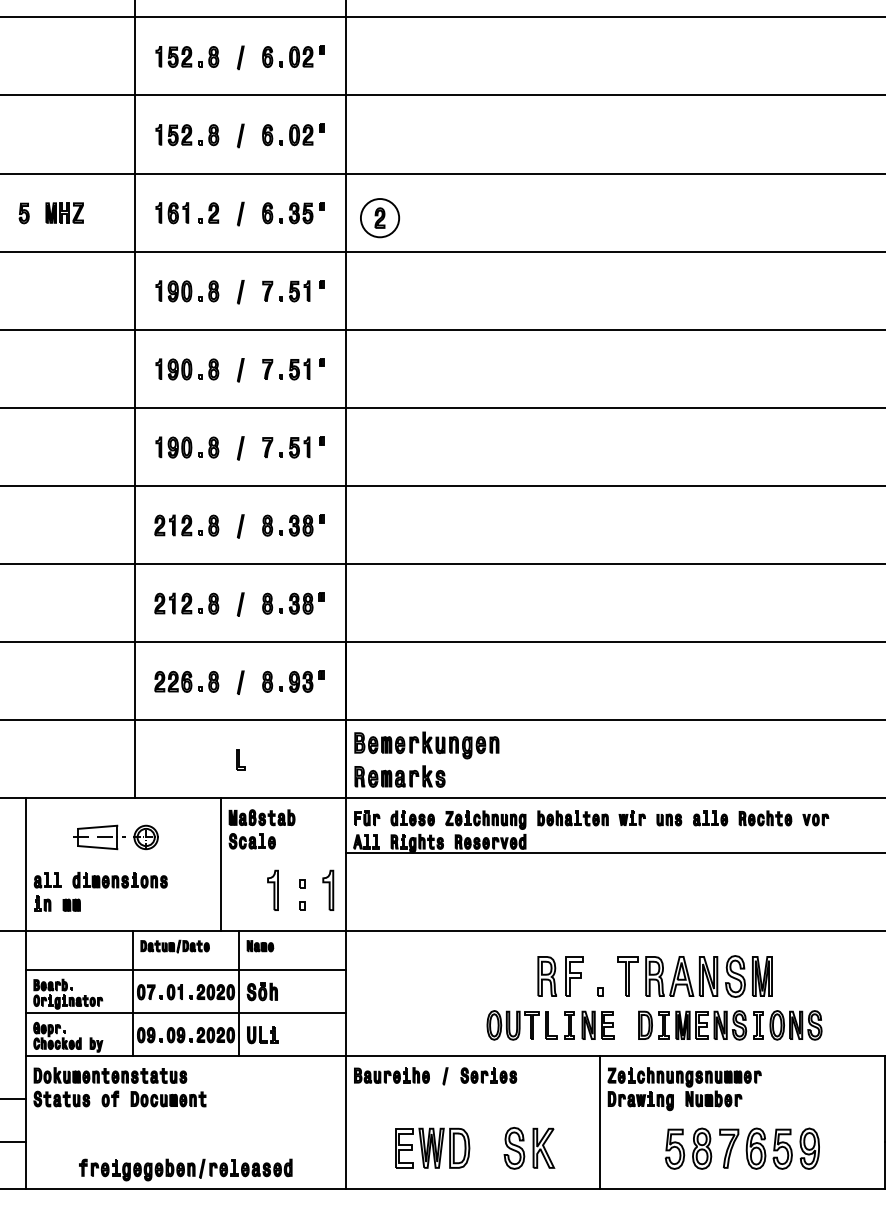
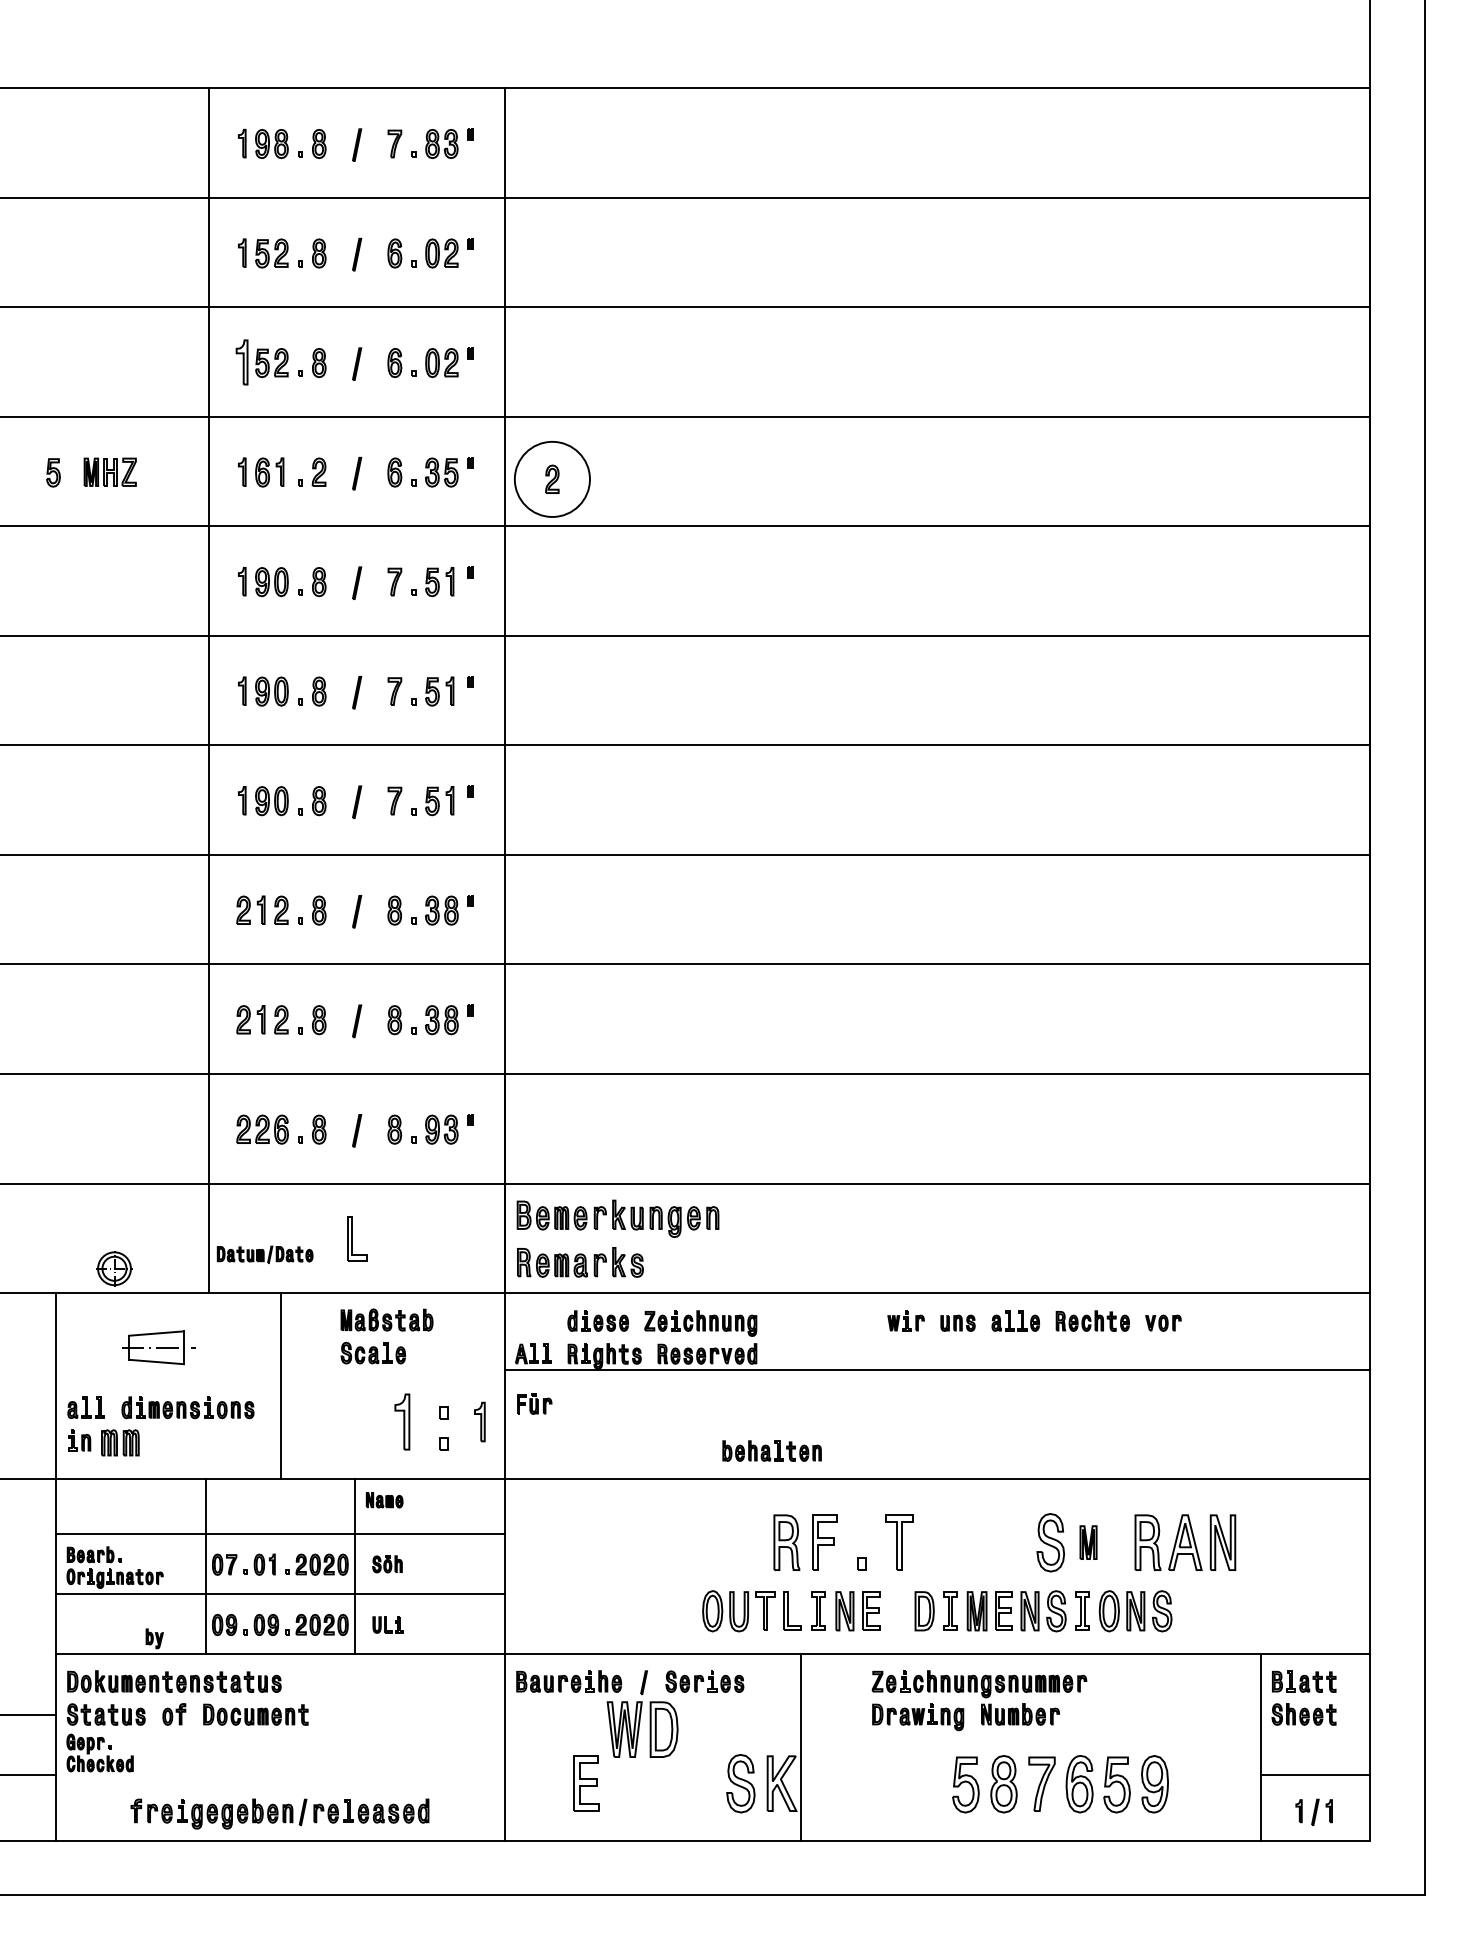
part: (159, 134) -> (242, 362), size x1.6
circle: (380, 218) -> (552, 479), size x1.4
part: (241, 759) -> (357, 1238), size x1.6
part: (367, 818) -> (534, 1403), moved
part: (572, 818) -> (771, 1450), moved
part: (146, 837) -> (114, 1268), moved
line: (221, 865) -> (280, 1386), moved
part: (328, 890) -> (479, 1421), size x0.7
part: (71, 905) -> (119, 1442), size x1.6
part: (174, 946) -> (264, 1254), moved
part: (681, 976) -> (1185, 1542), moved
part: (762, 976) -> (1088, 1542), size x0.6
part: (262, 991) -> (387, 1563), size x0.7
part: (262, 1034) -> (387, 1624), size x0.7
part: (57, 1035) -> (99, 1752), moved
line: (599, 1122) -> (800, 1747), moved
part: (444, 1148) -> (642, 1729), moved

